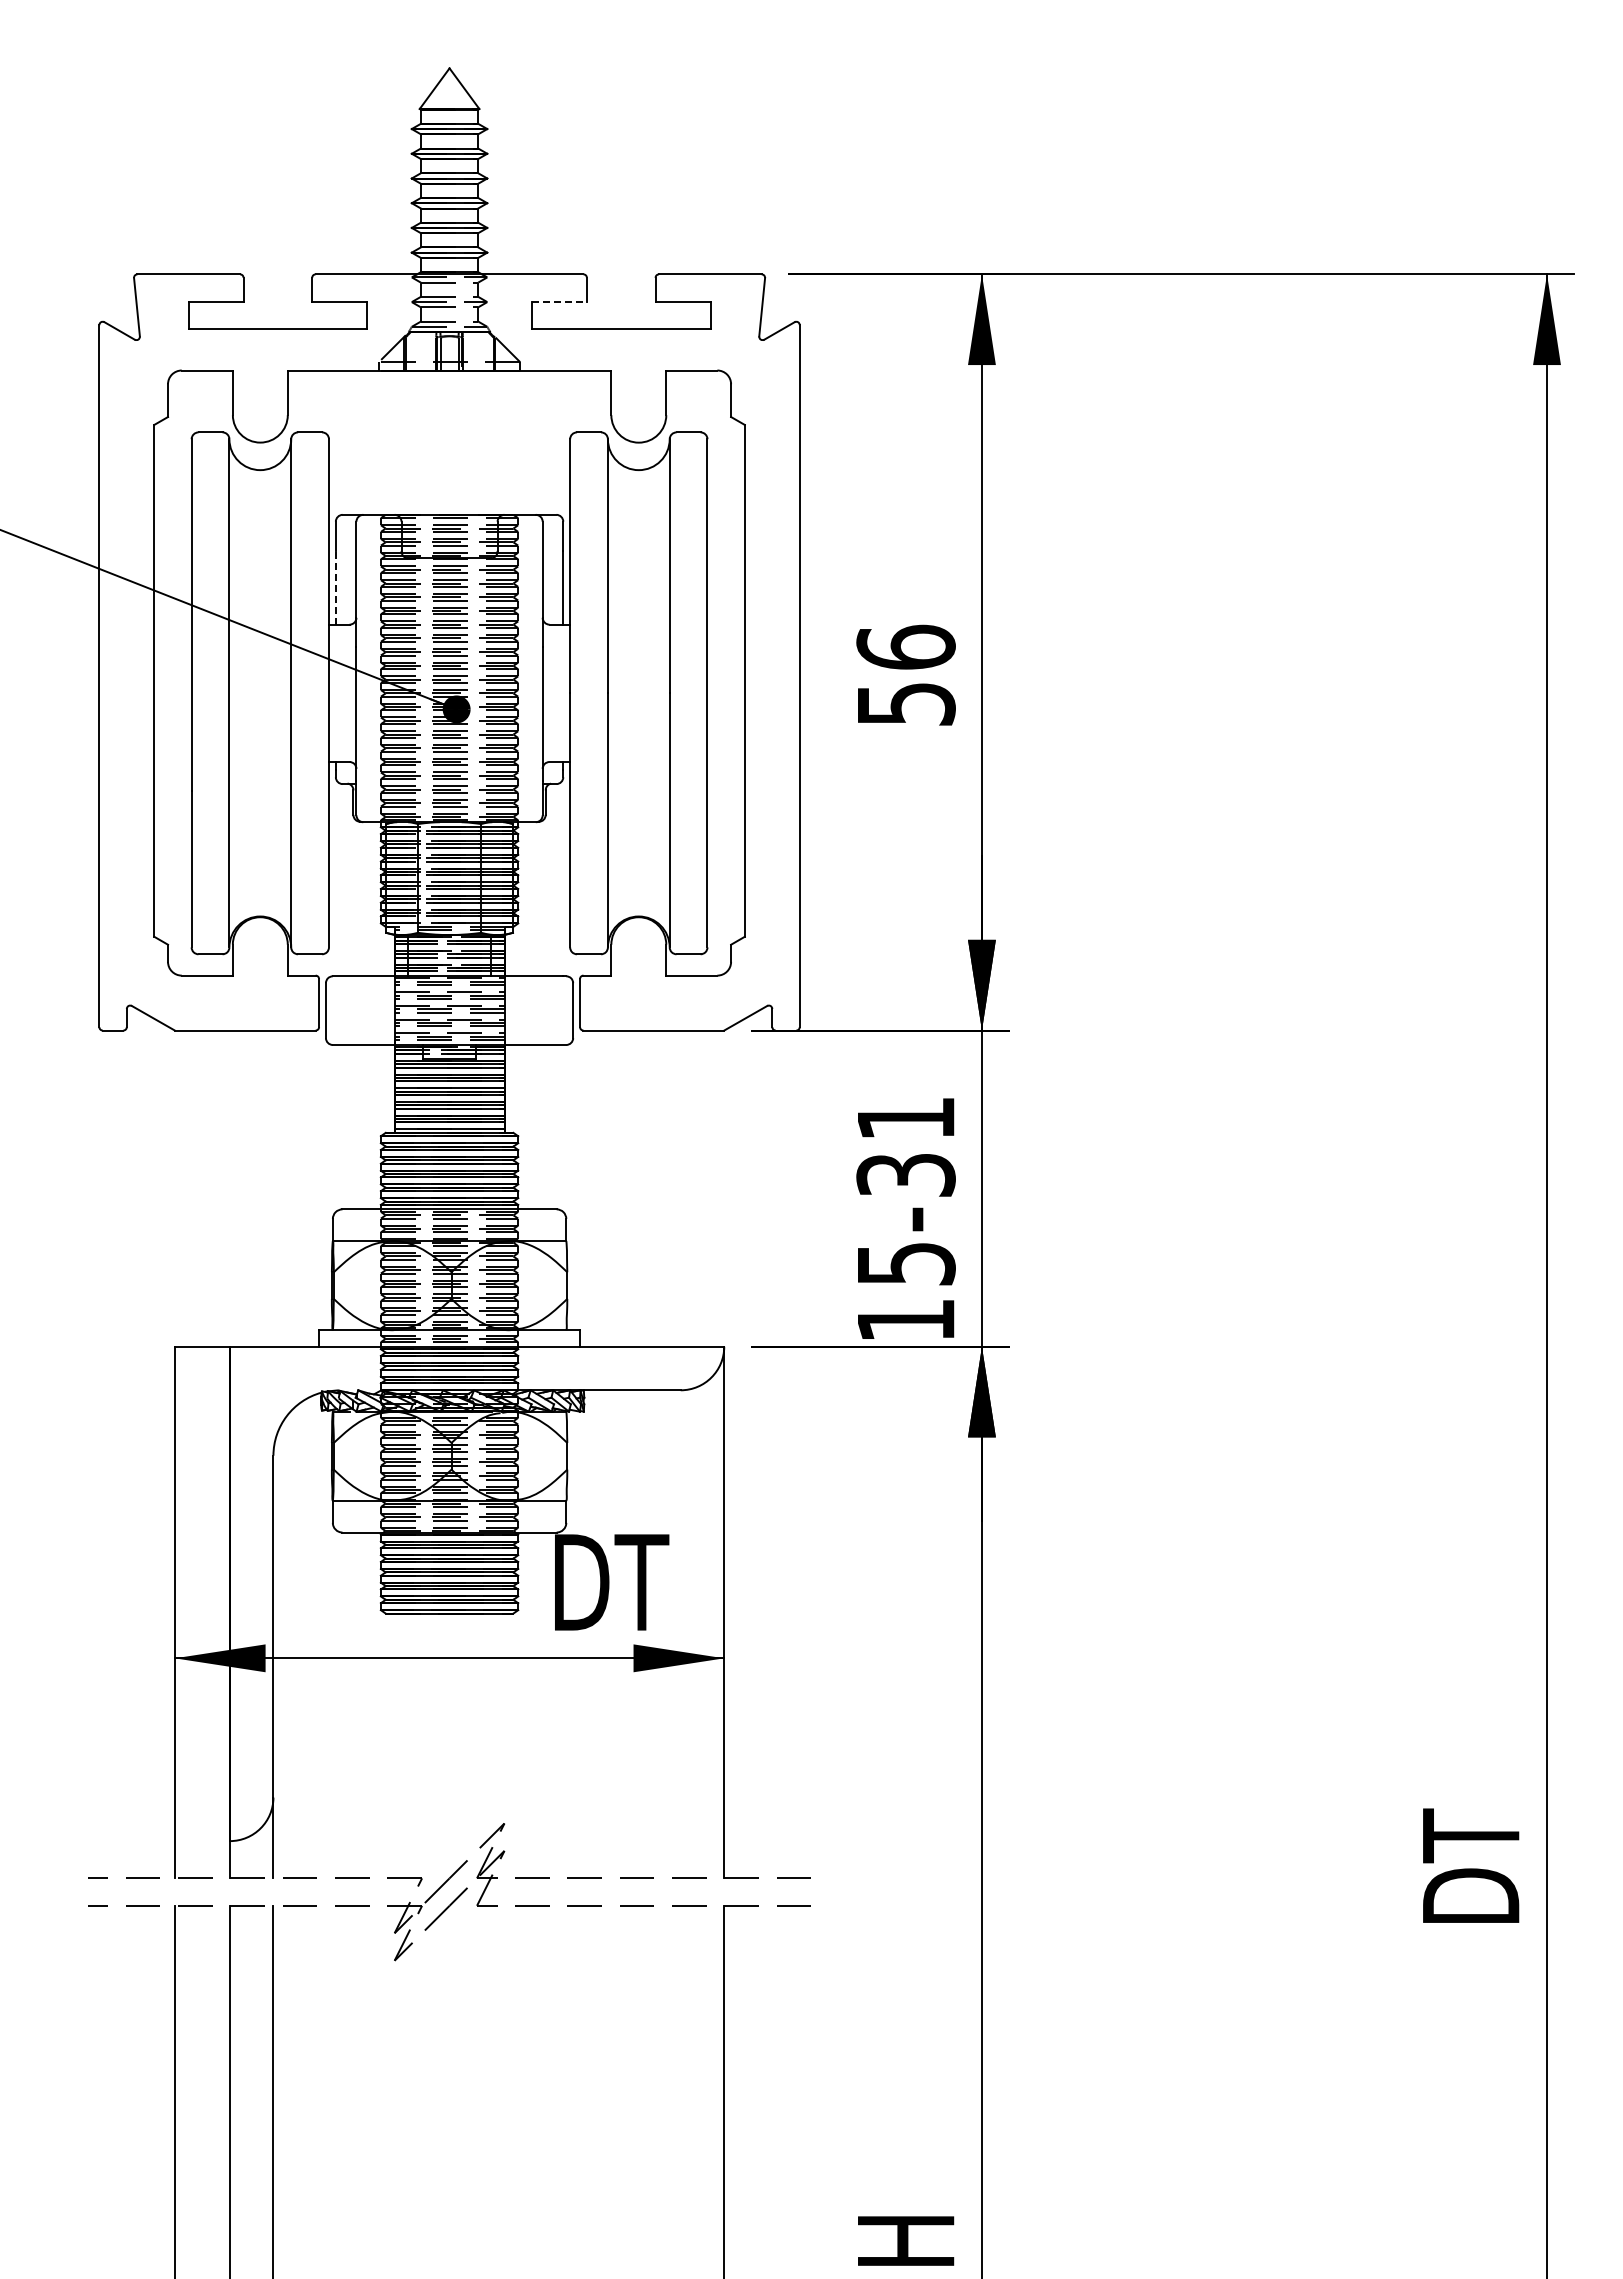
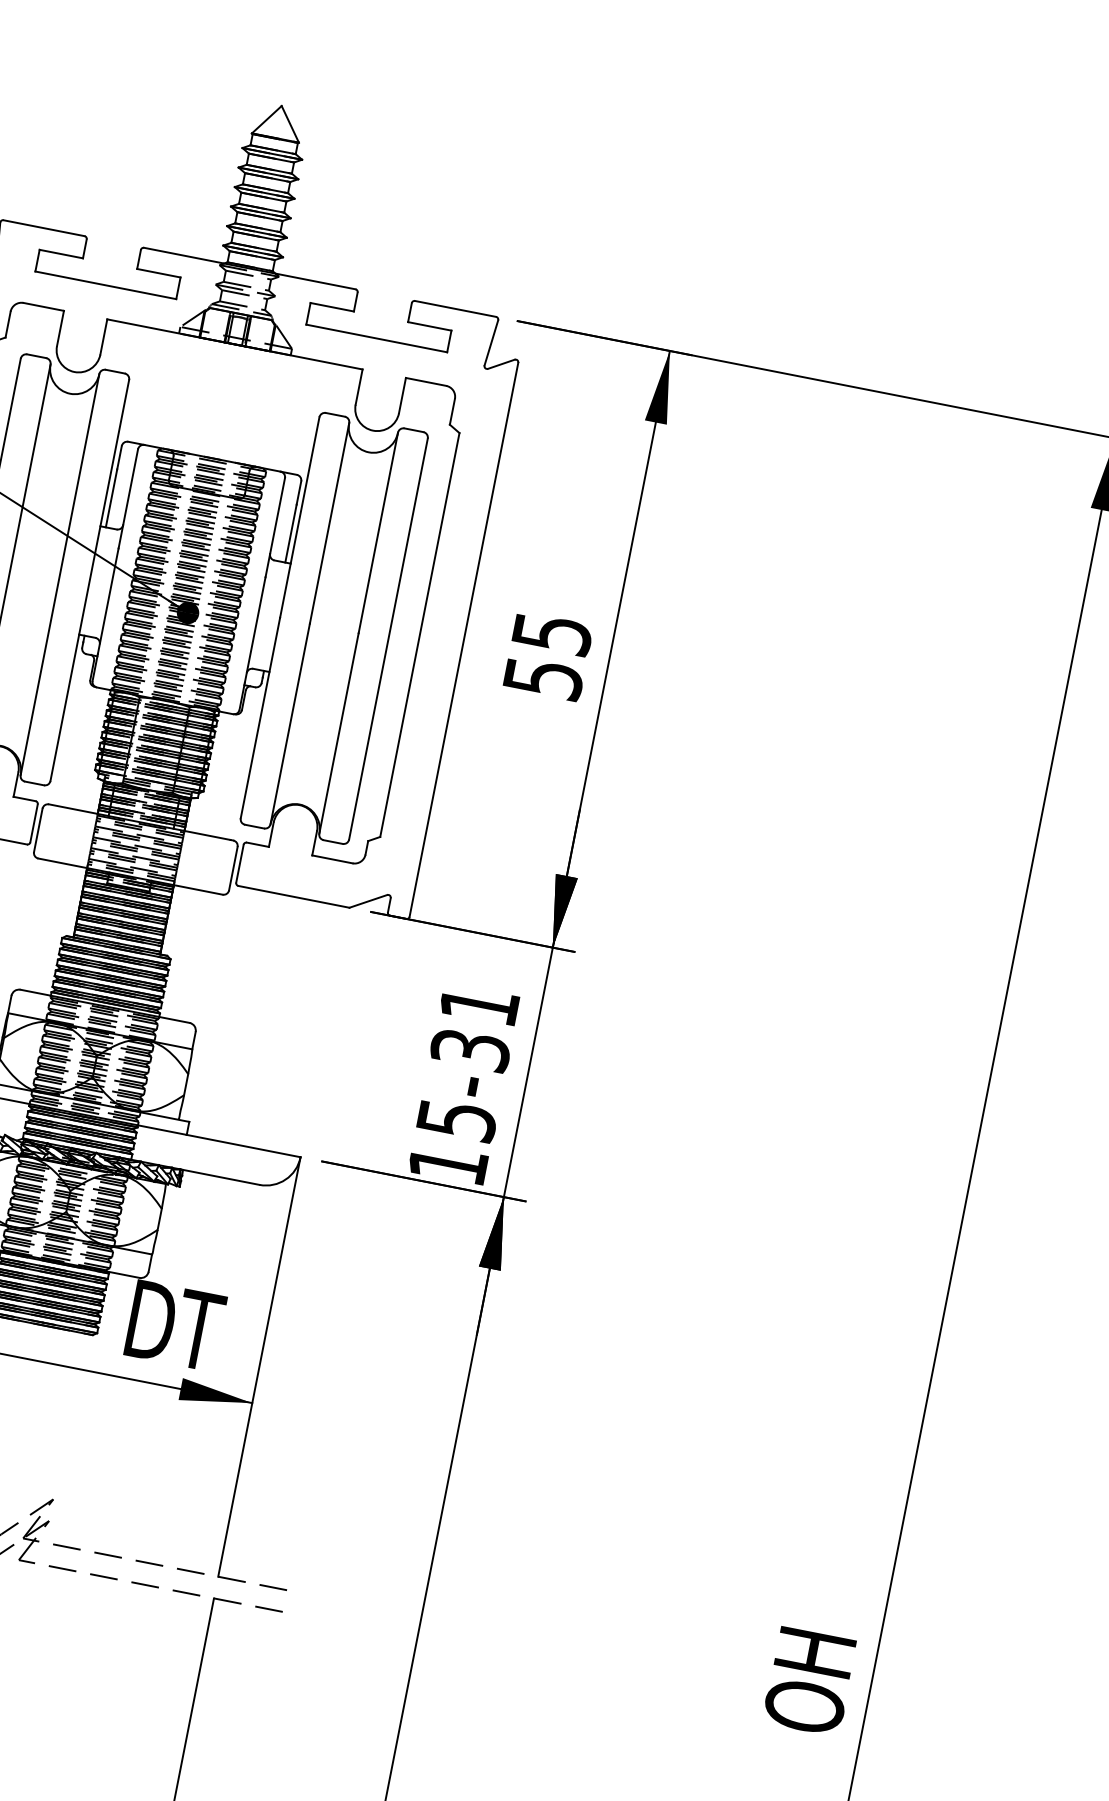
line: (559, 301) -> (332, 306), dashed -> solid
line: (335, 587) -> (111, 497), dashed -> solid
text: (905, 646) -> (551, 632), 56 -> 55
text: (1470, 1864) -> (809, 1681), DT -> OH

